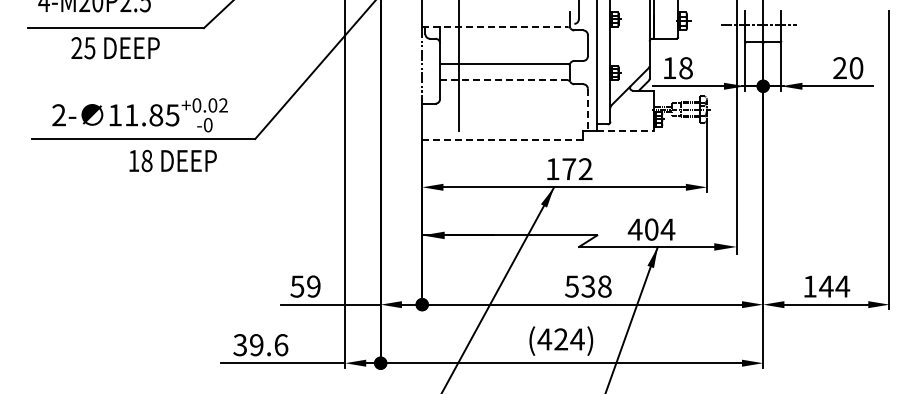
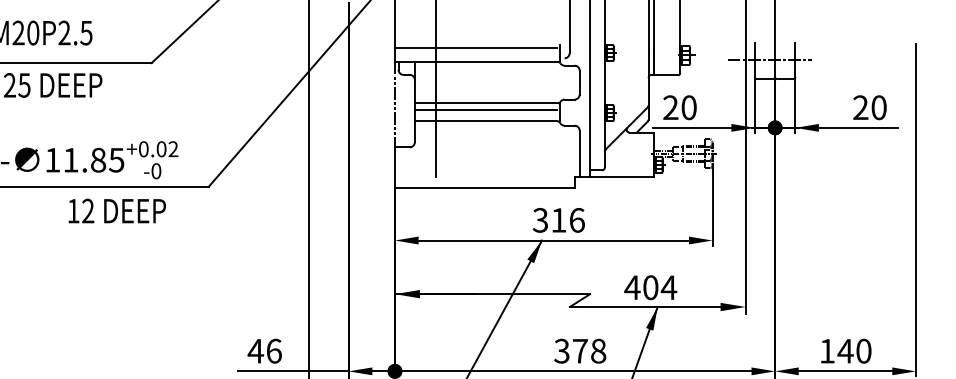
line: (494, 14) -> (475, 47), added
line: (495, 27) -> (476, 62), dashed -> solid
text: (677, 67) -> (679, 106), 18 -> 20
line: (503, 69) -> (485, 109), added
line: (503, 80) -> (485, 121), dashed -> solid
line: (587, 109) -> (579, 153), dashed -> solid
line: (625, 130) -> (621, 177), dashed -> solid
line: (502, 139) -> (484, 187), dashed -> solid
text: (146, 160) -> (87, 210), 18 -> 12
text: (568, 169) -> (558, 220), 172 -> 316
text: (305, 286) -> (264, 351), 59 -> 46
text: (580, 286) -> (571, 351), 538 -> 378
text: (842, 286) -> (863, 351), 144 -> 140

